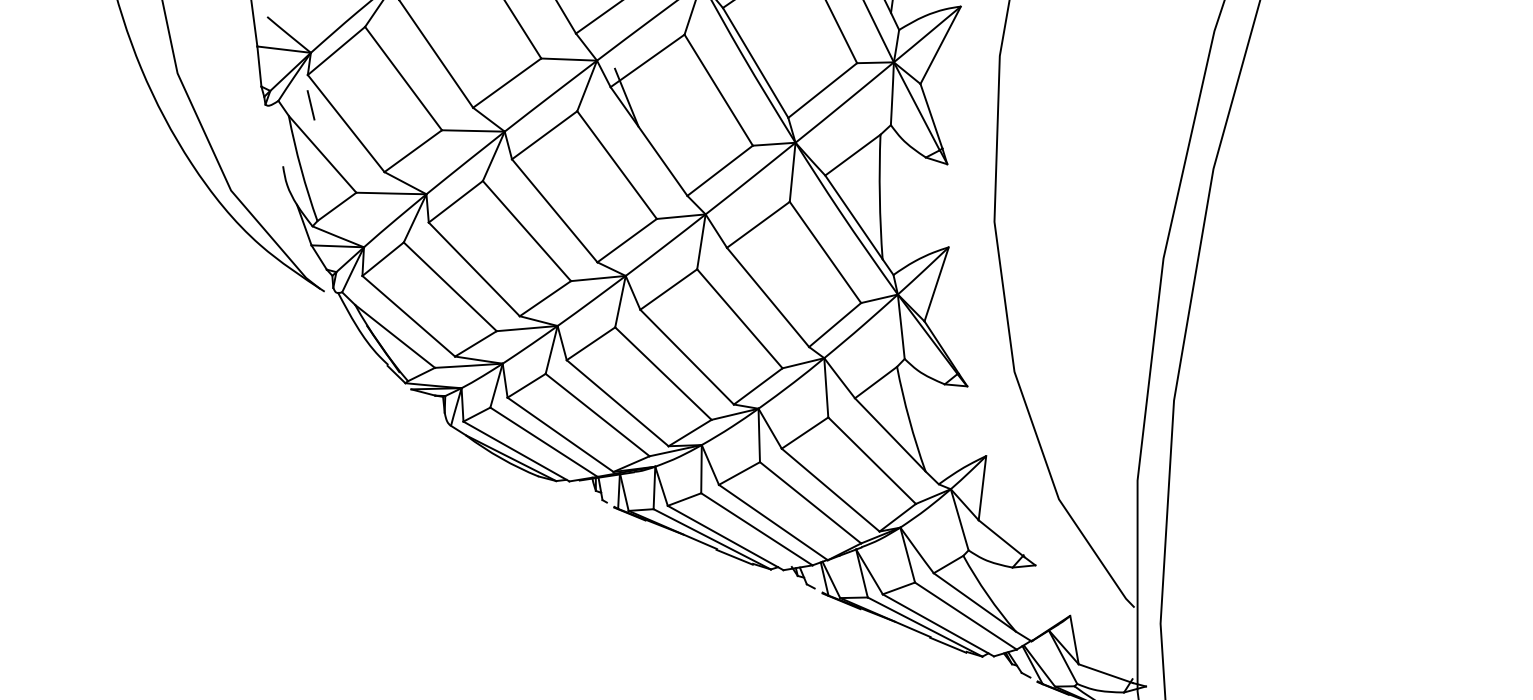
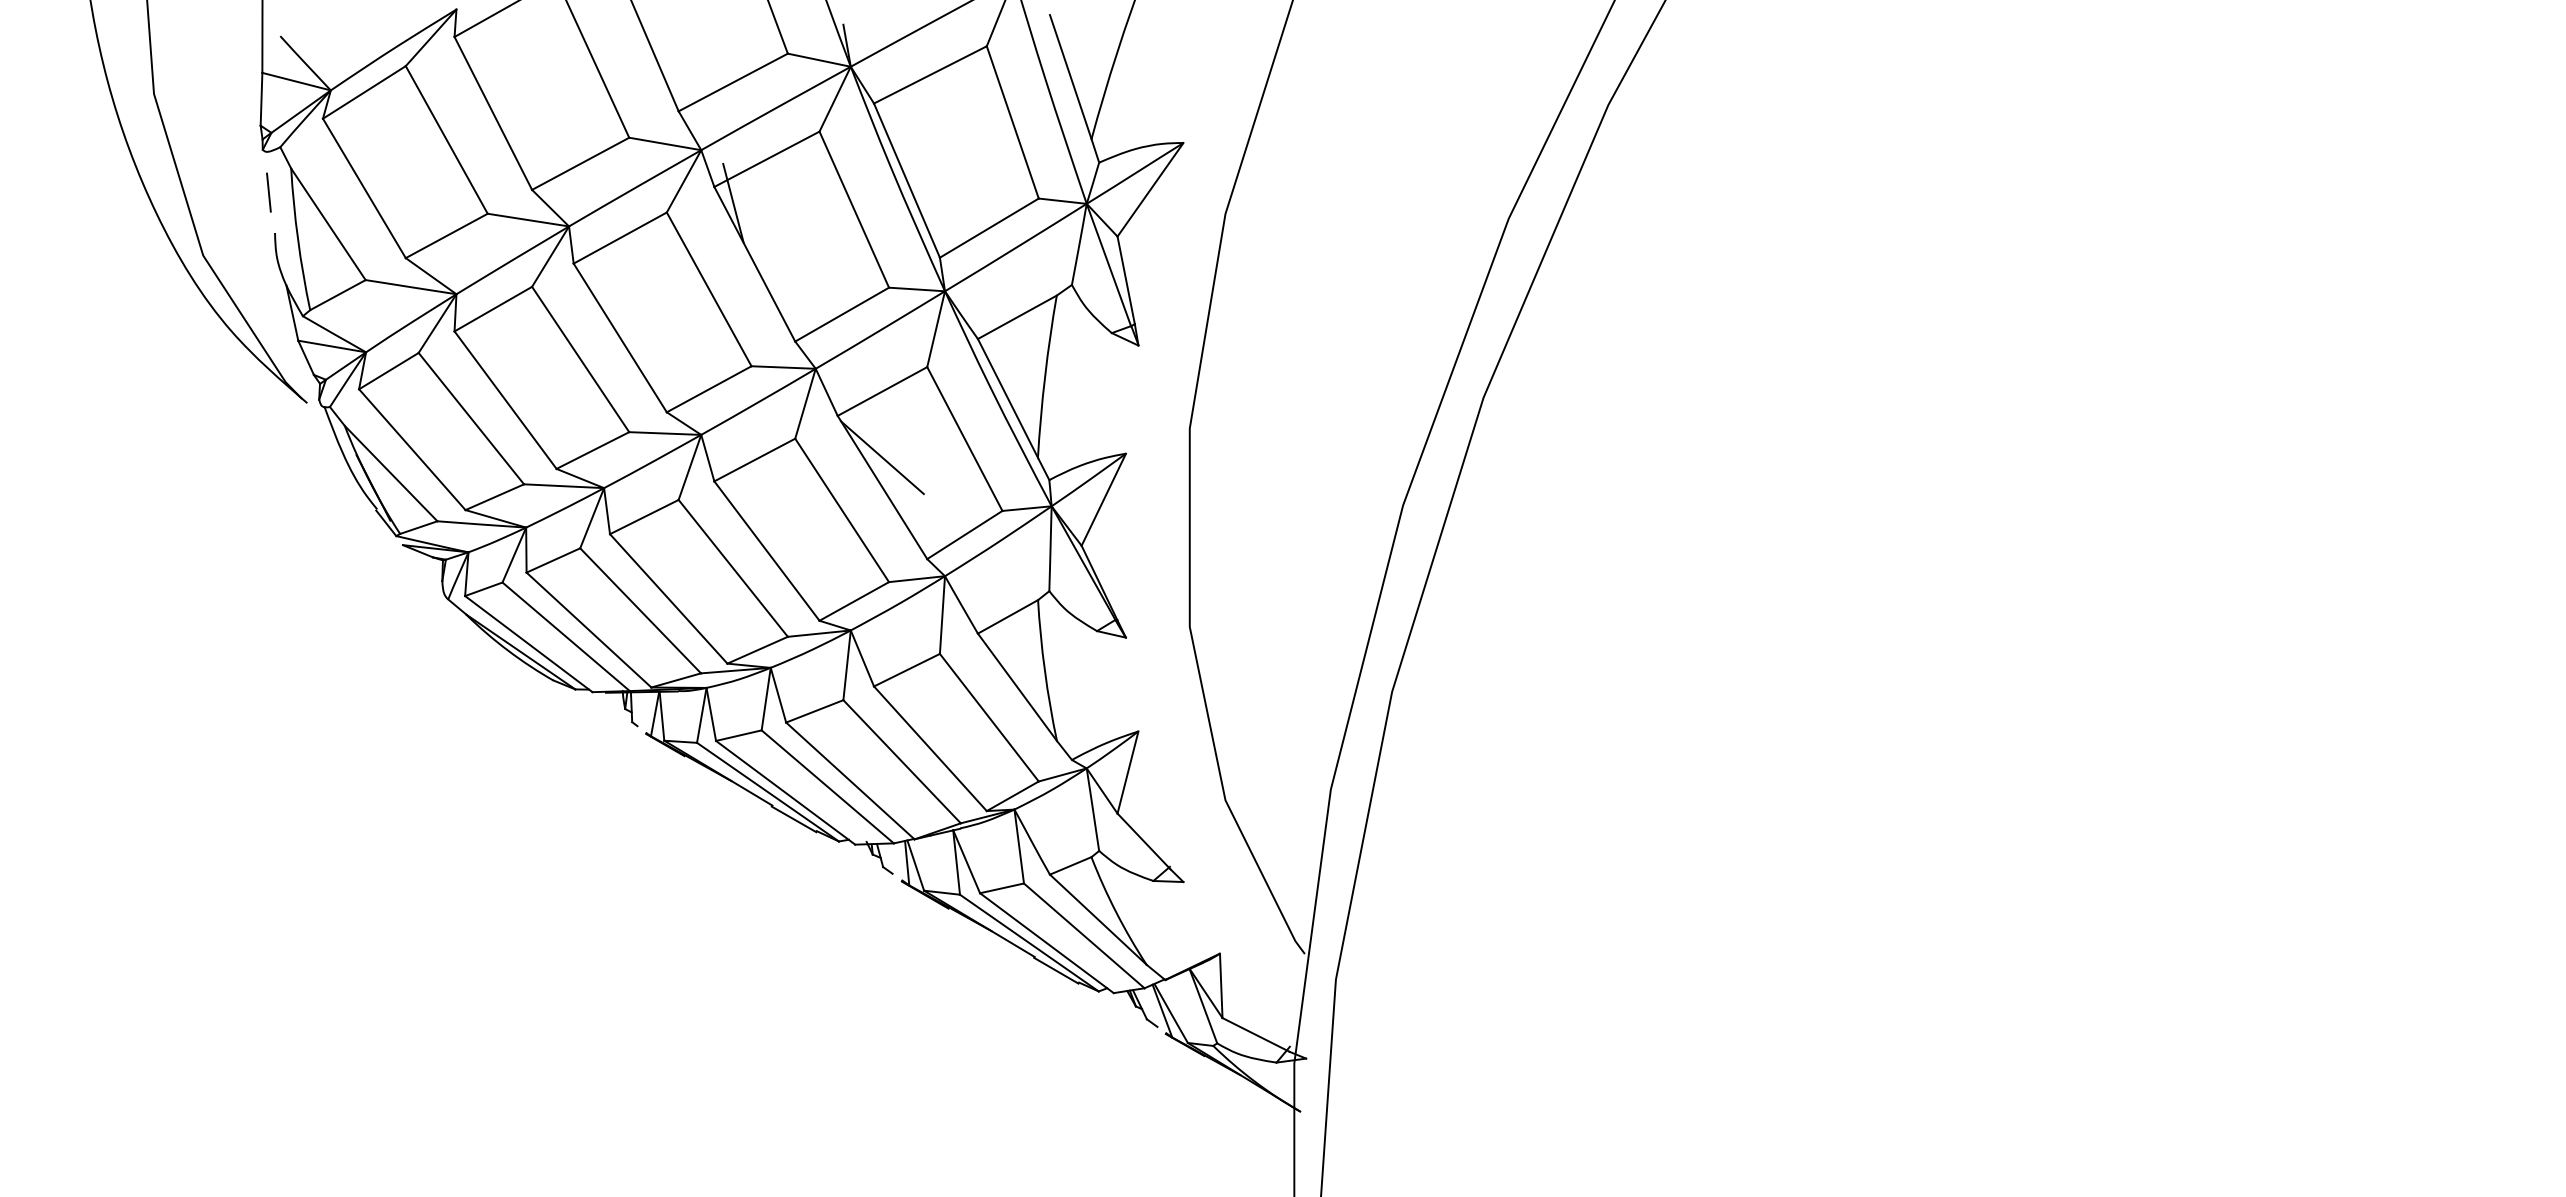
line: (310, 105) -> (268, 192), moved
line: (765, 274) -> (882, 457), added

